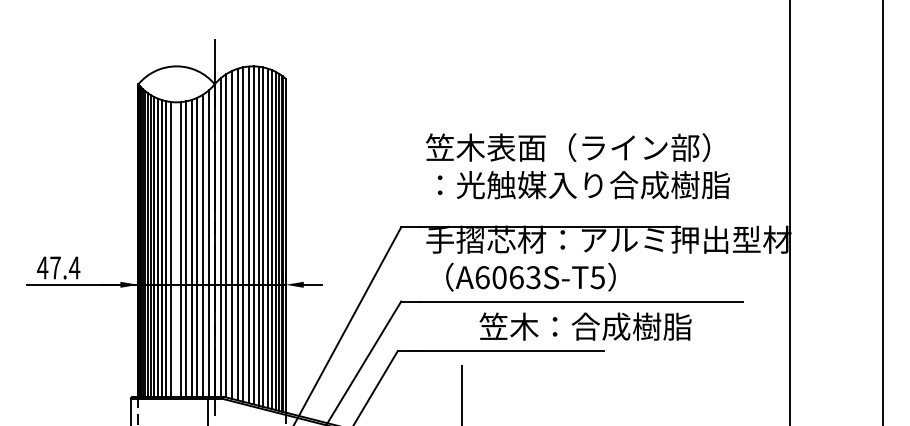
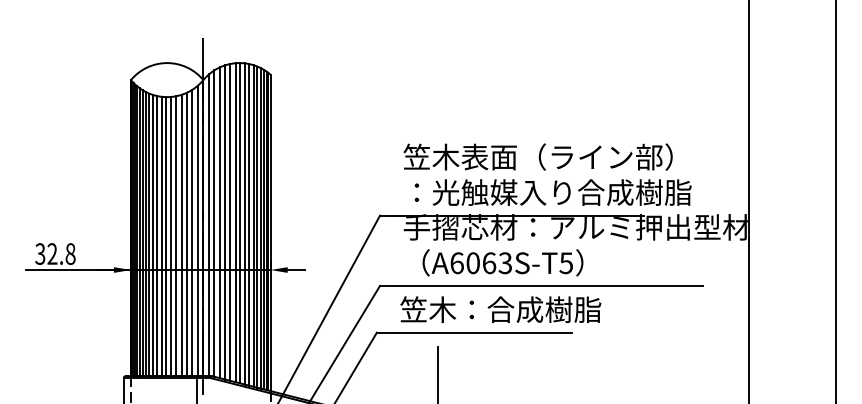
text: (577, 166) -> (547, 174), moved
line: (175, 249) -> (166, 236), added
text: (57, 267) -> (54, 253), 47.4 -> 32.8
text: (585, 326) -> (500, 309), moved

